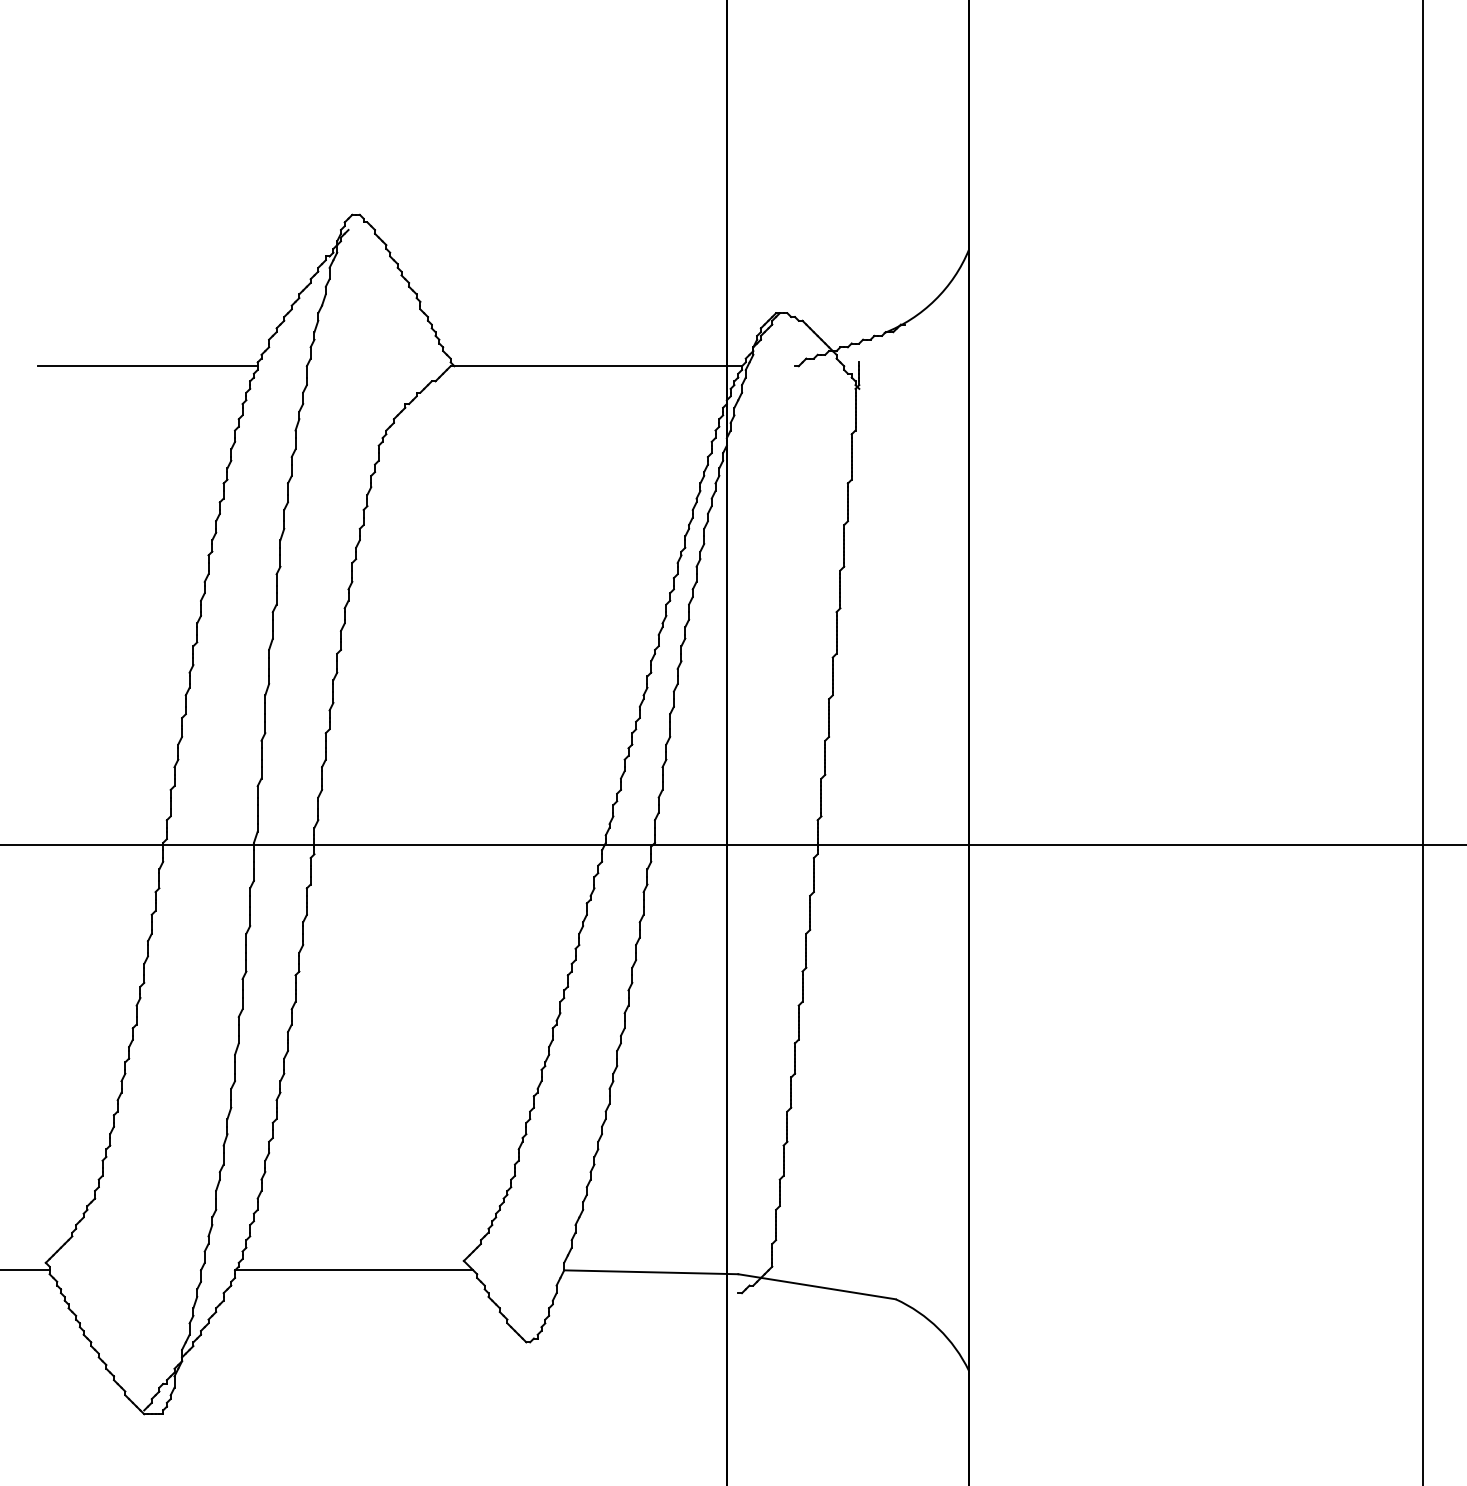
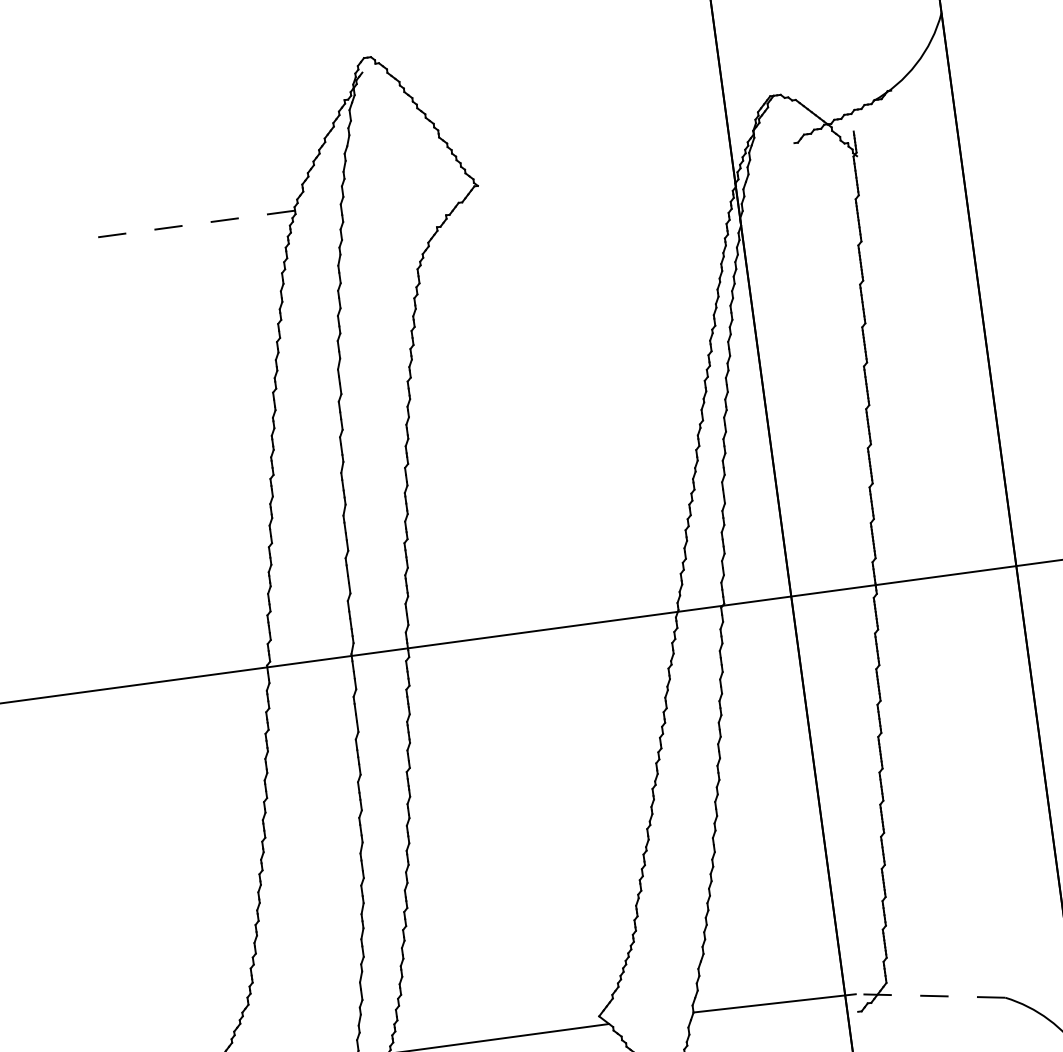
line: (148, 366) -> (193, 224), solid -> dashed
line: (598, 366) -> (611, 168), removed
line: (816, 1286) -> (930, 995), solid -> dashed

